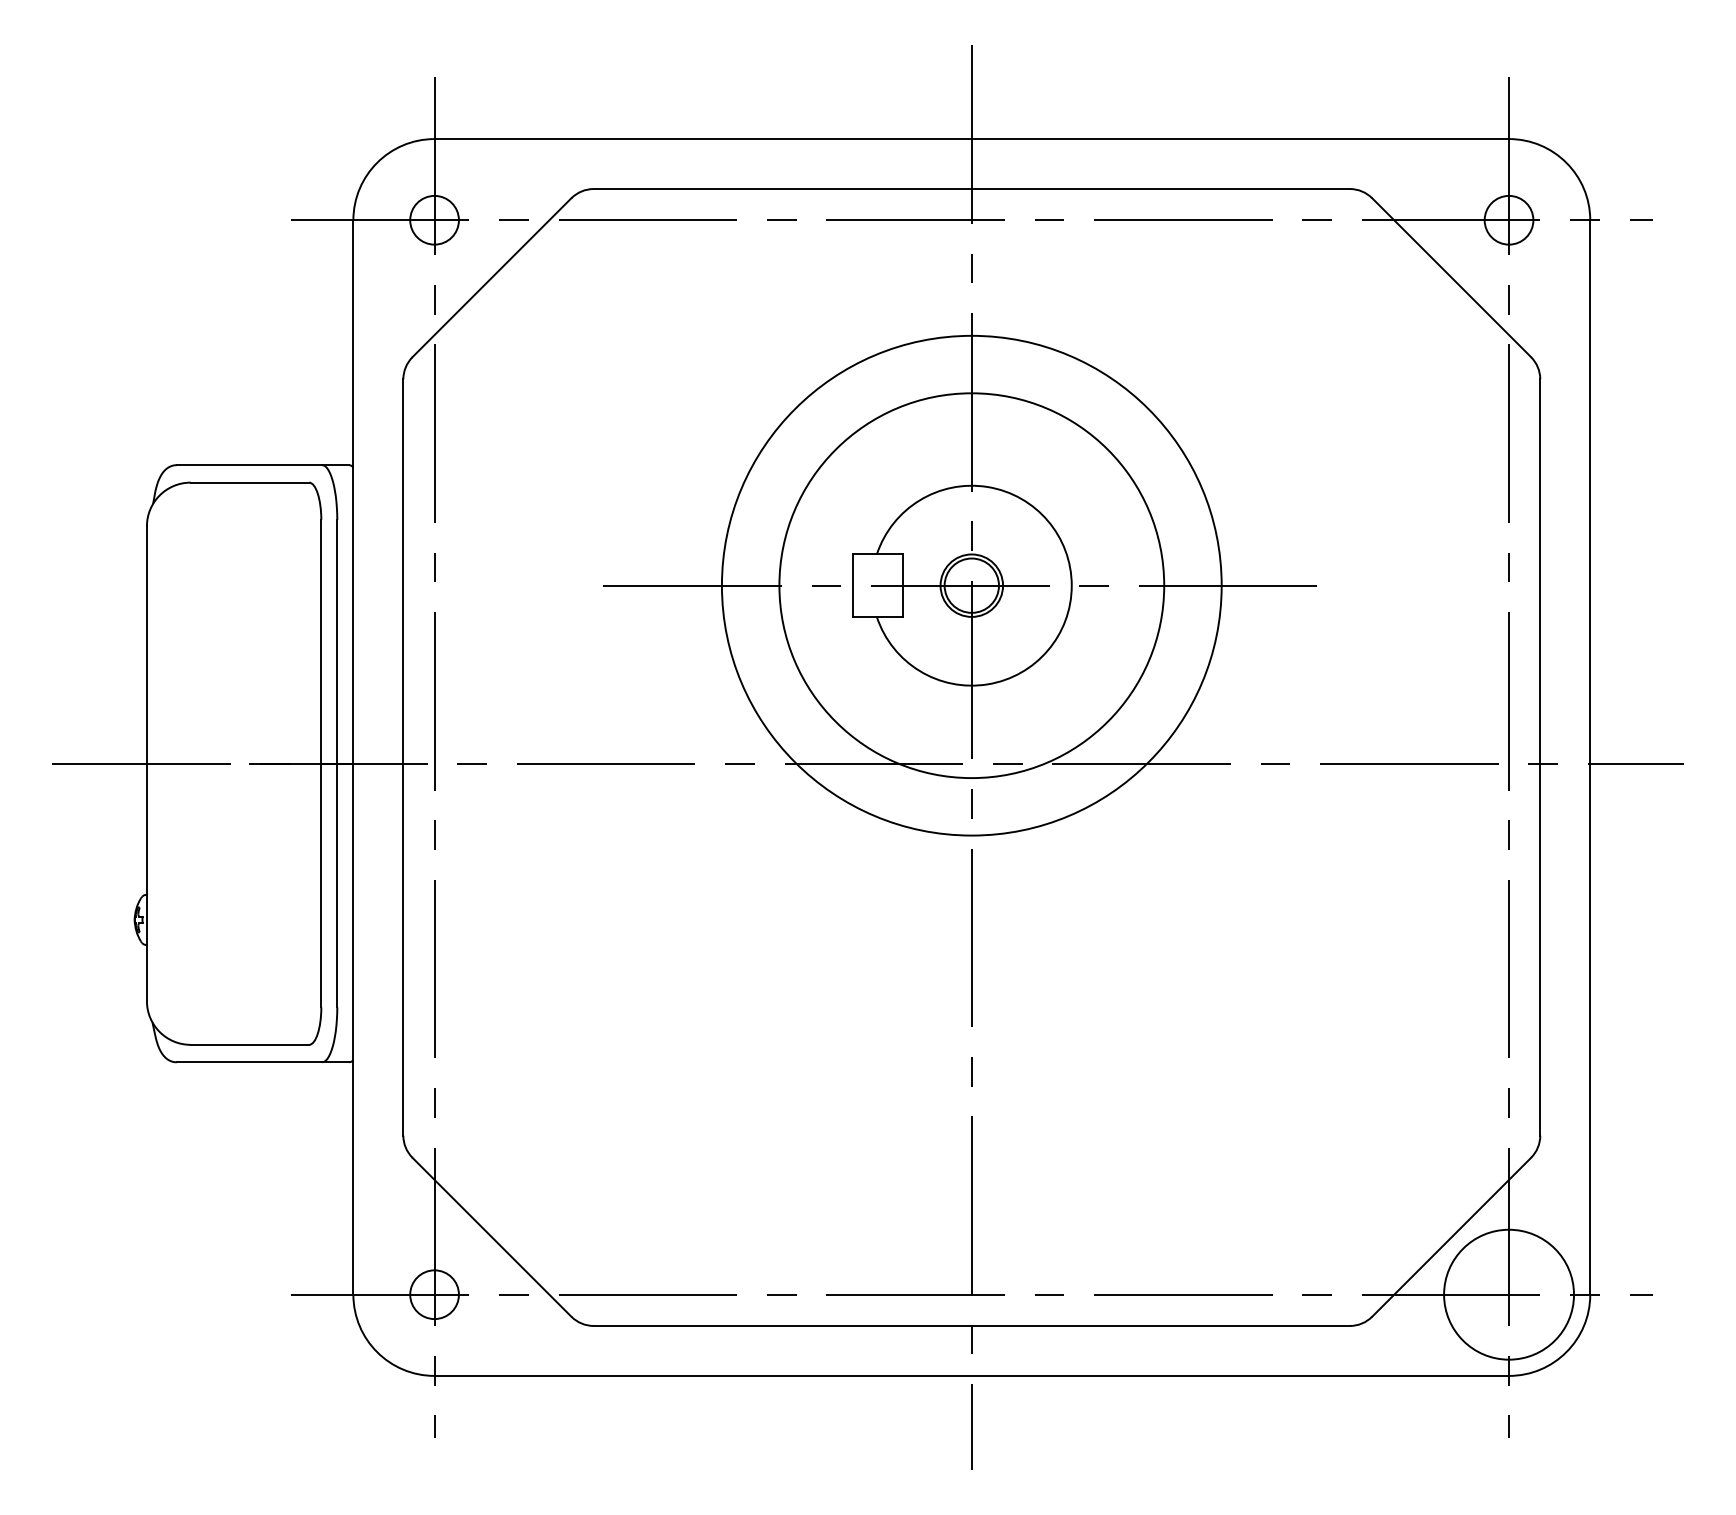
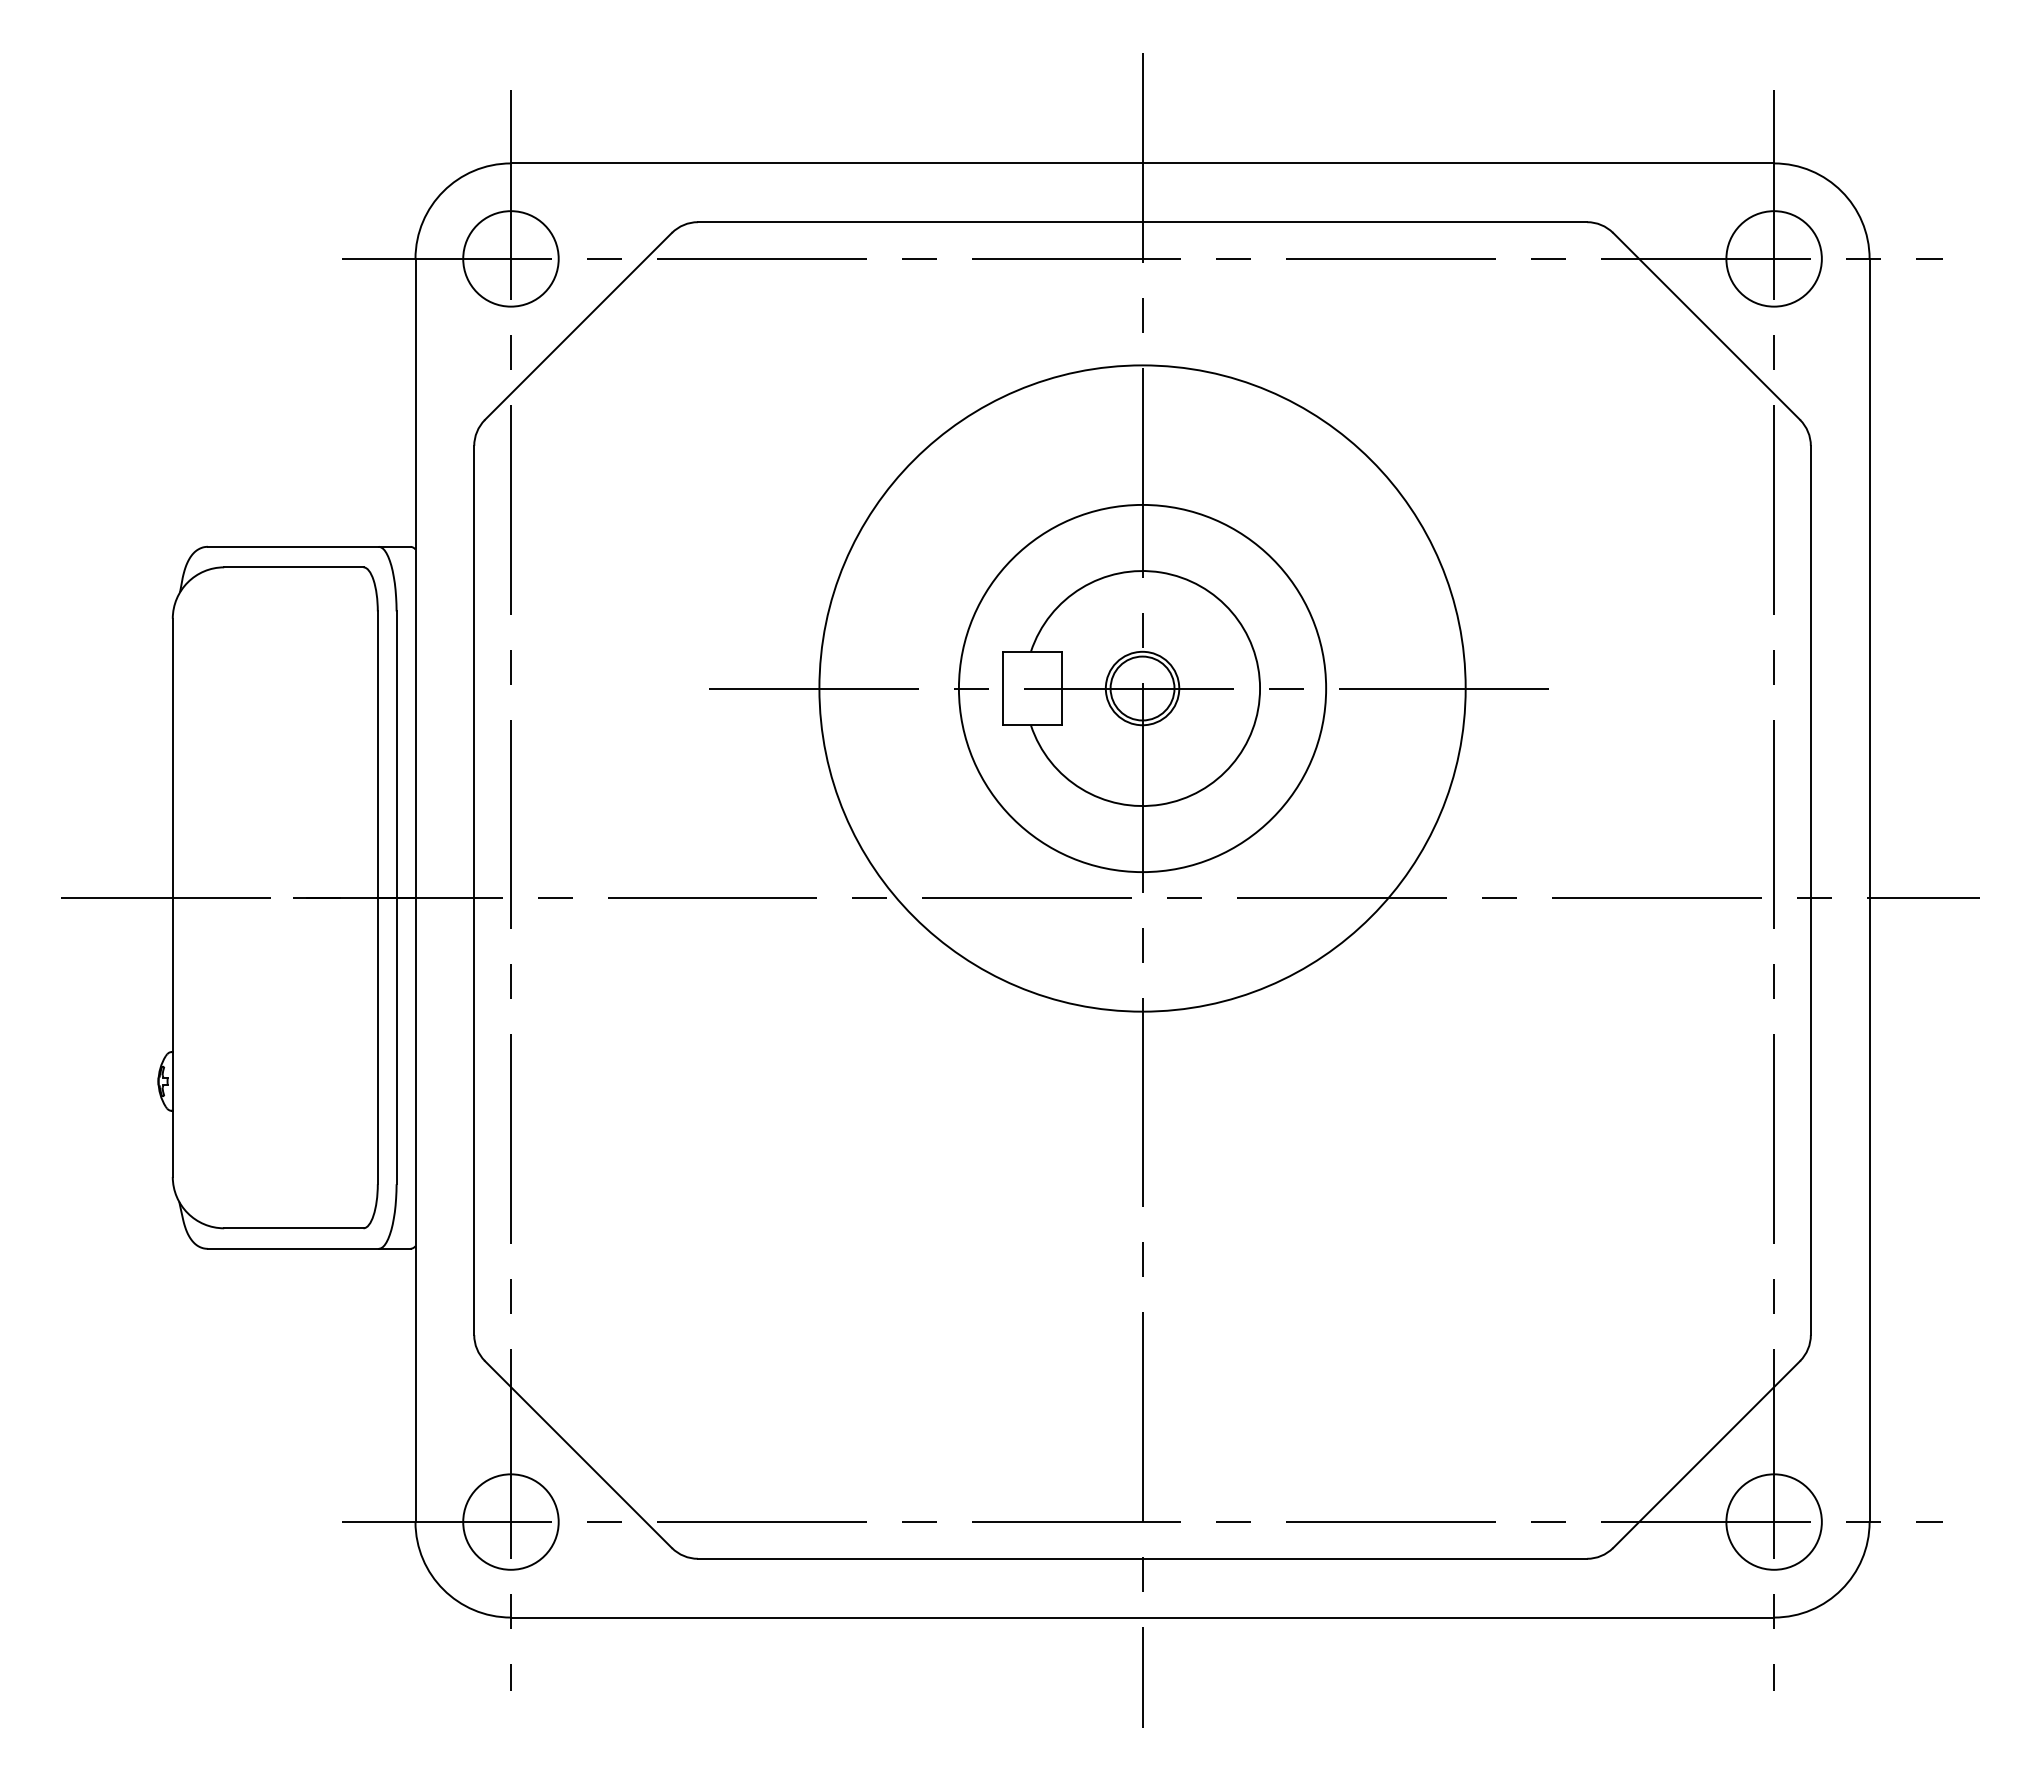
circle: (434, 219) -> (510, 258), size x1.67
circle: (1508, 219) -> (1773, 258), size x1.67
circle: (971, 585) -> (1142, 688), size x0.62
circle: (971, 585) -> (1142, 688), size x1.43
circle: (434, 1294) -> (510, 1521), size x1.67
circle: (1508, 1294) -> (1773, 1521), size x0.62

